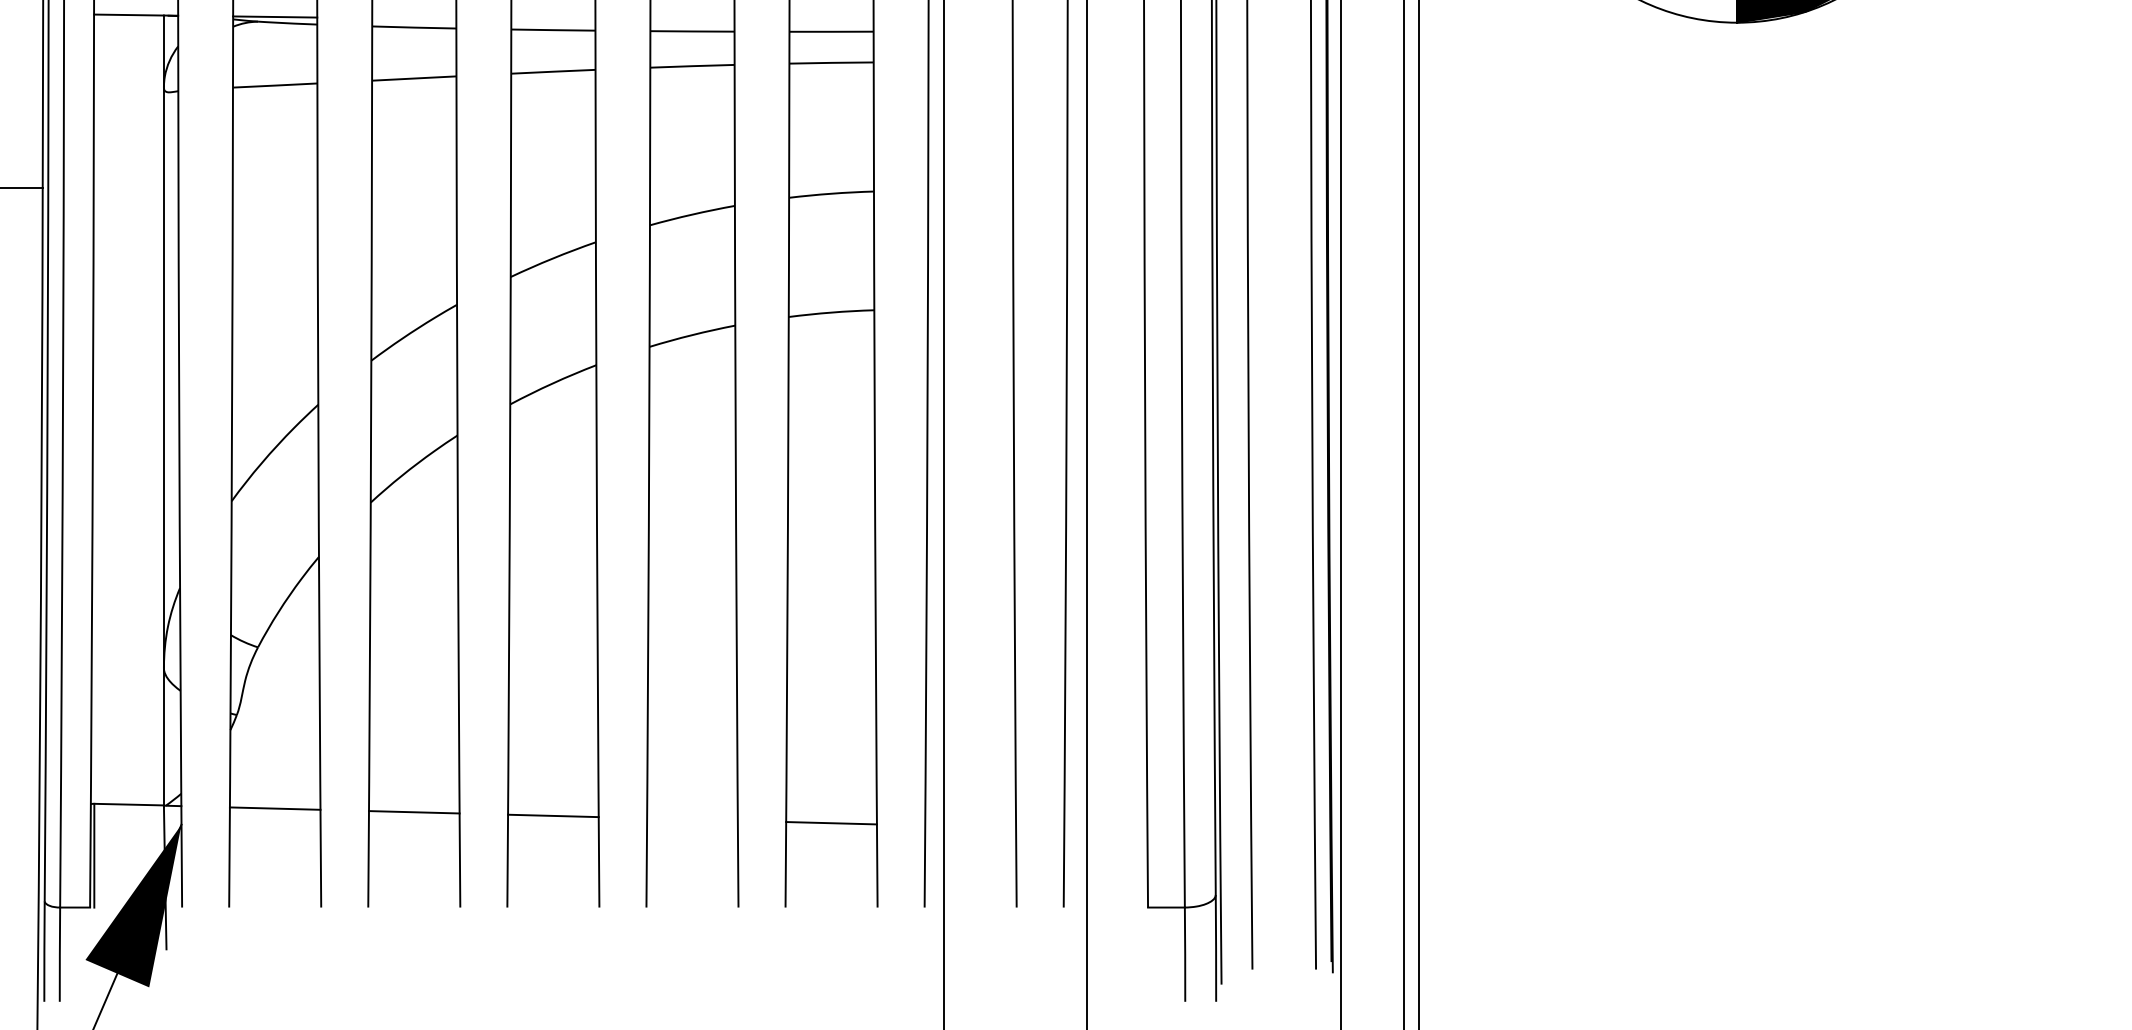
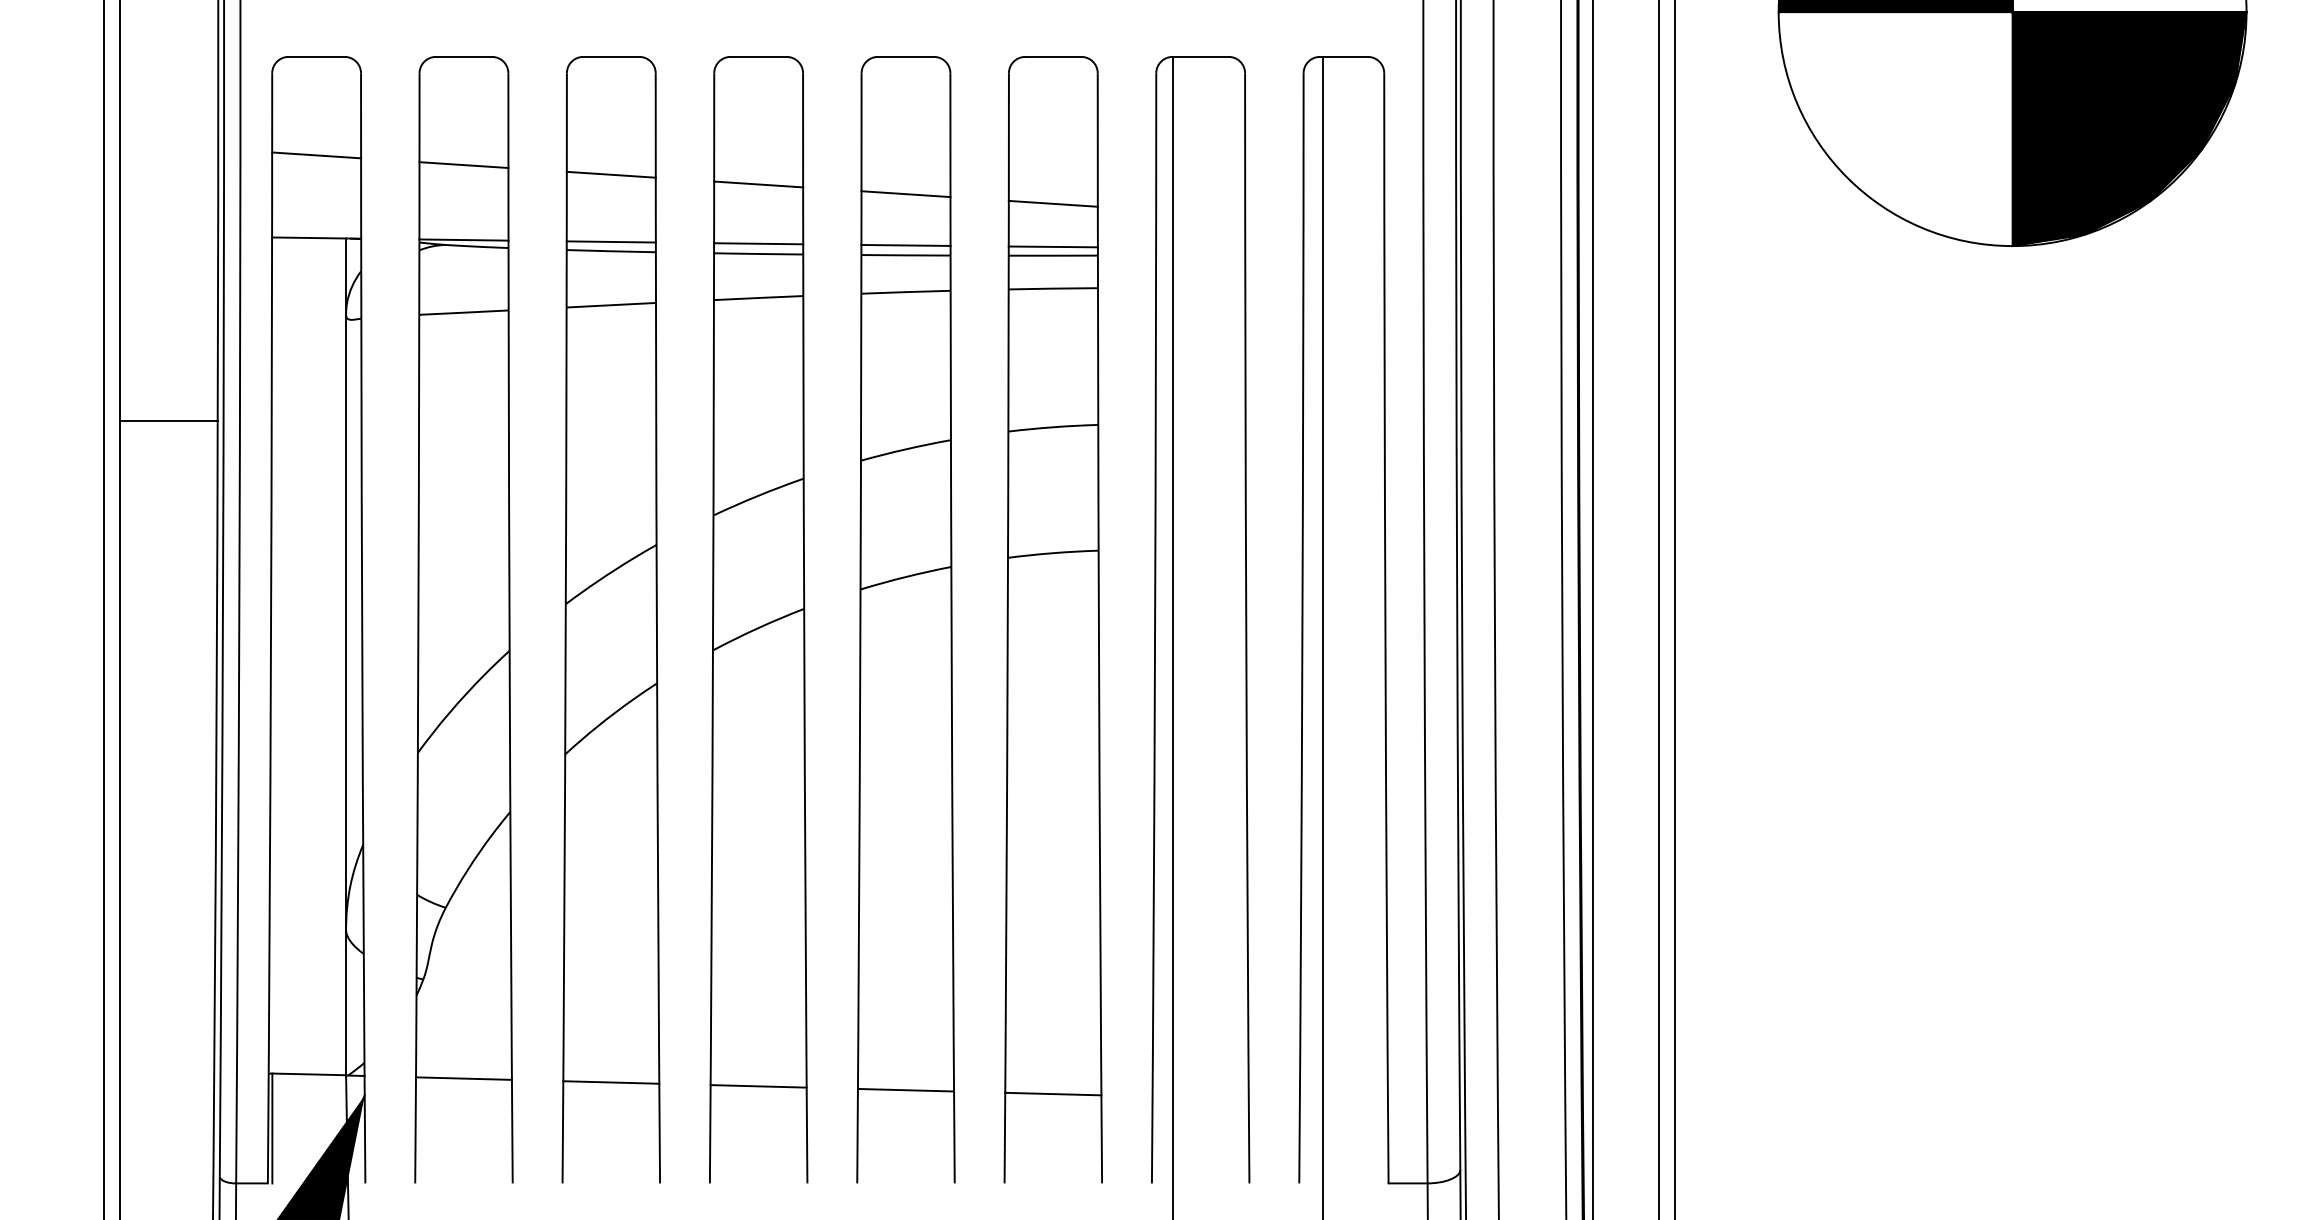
line: (413, 18) -> (610, 241), added
line: (553, 20) -> (758, 243), added
line: (692, 21) -> (905, 244), added
line: (830, 23) -> (1052, 246), added
line: (692, 818) -> (905, 1089), added

